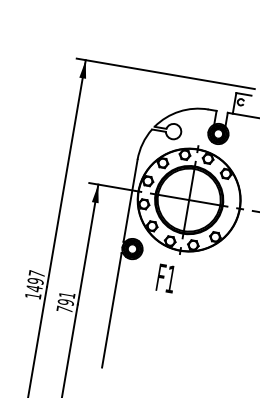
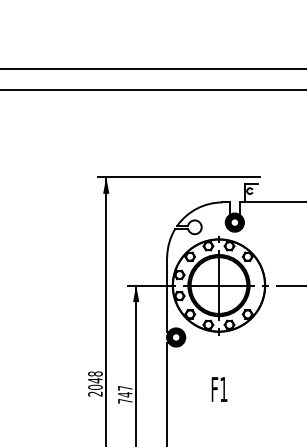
text: (166, 278) -> (219, 389), moved
text: (35, 284) -> (95, 383), 1497 -> 2048
text: (66, 298) -> (125, 391), 791 -> 747

